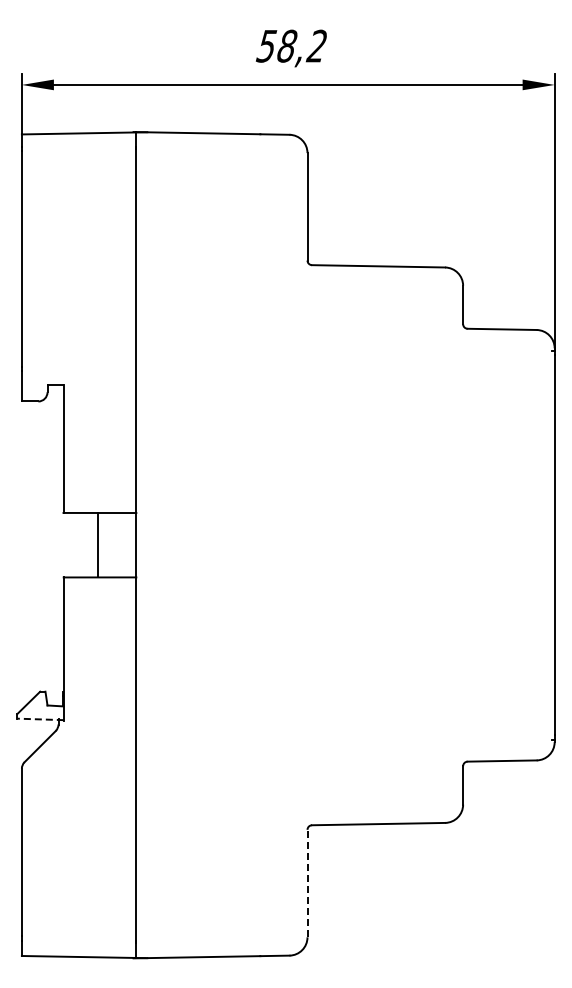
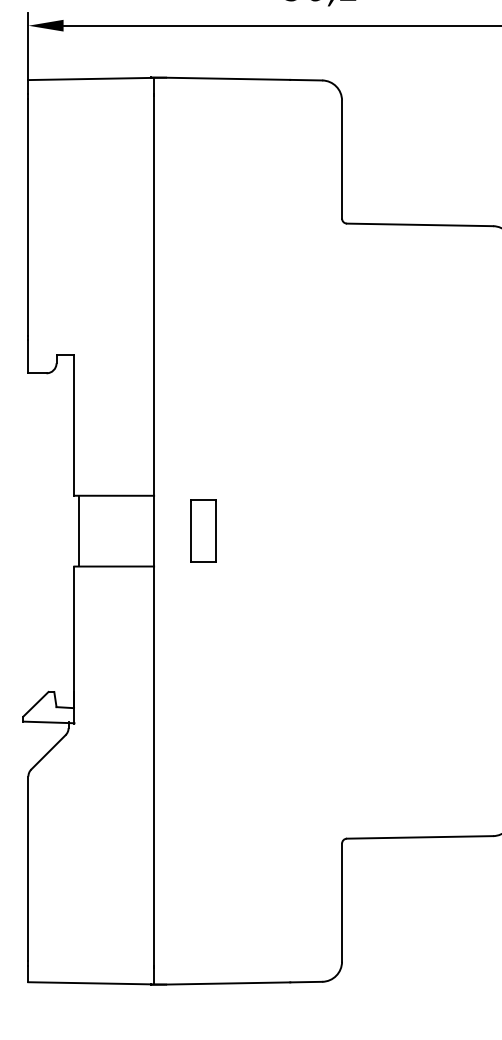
line: (98, 544) -> (79, 530), moved
part: (181, 545) -> (203, 531), added
line: (40, 719) -> (48, 722), dashed -> solid
line: (307, 883) -> (342, 902), dashed -> solid

